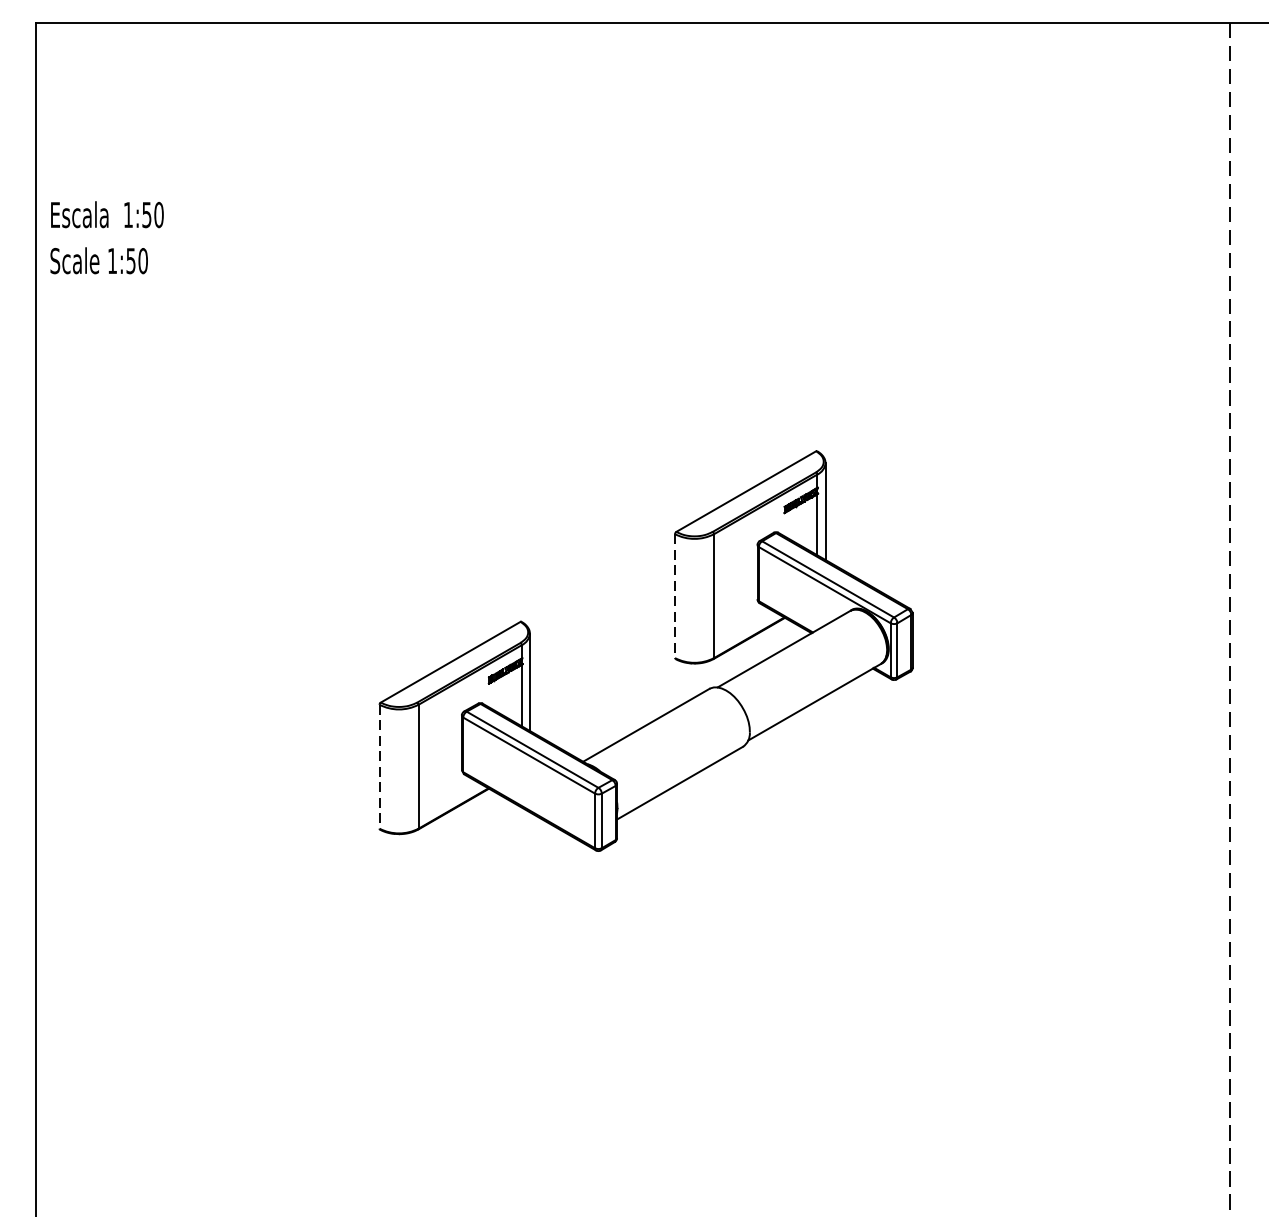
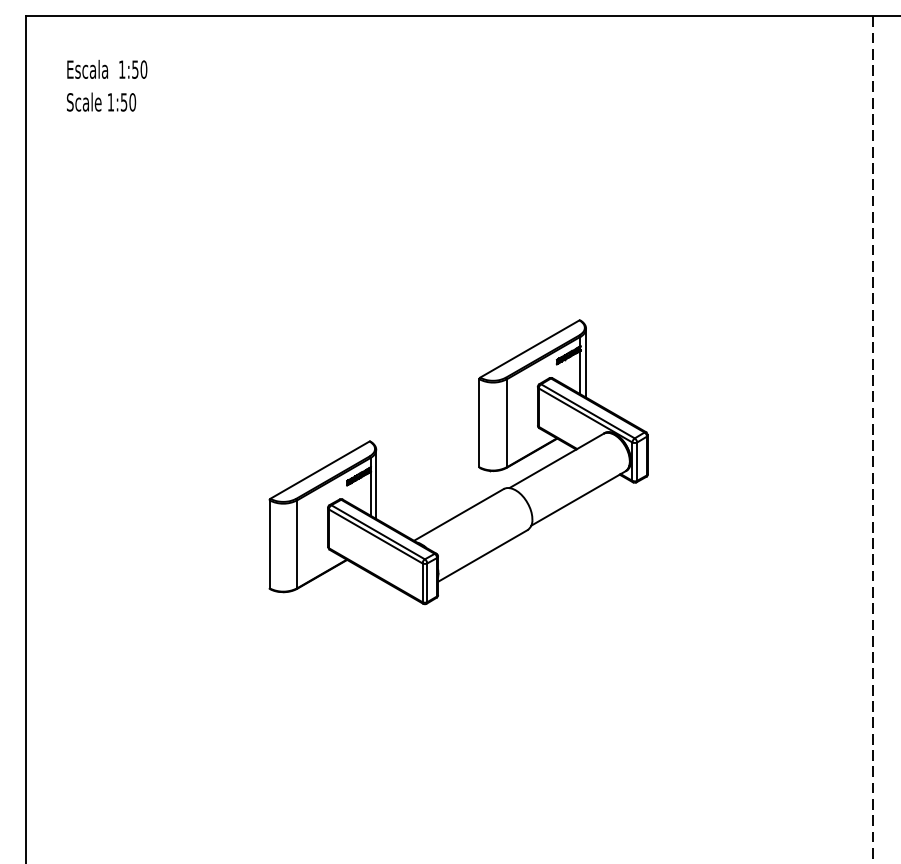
text: (107, 237) -> (107, 85), moved
line: (675, 596) -> (479, 423), dashed -> solid
line: (379, 766) -> (269, 544), dashed -> solid

